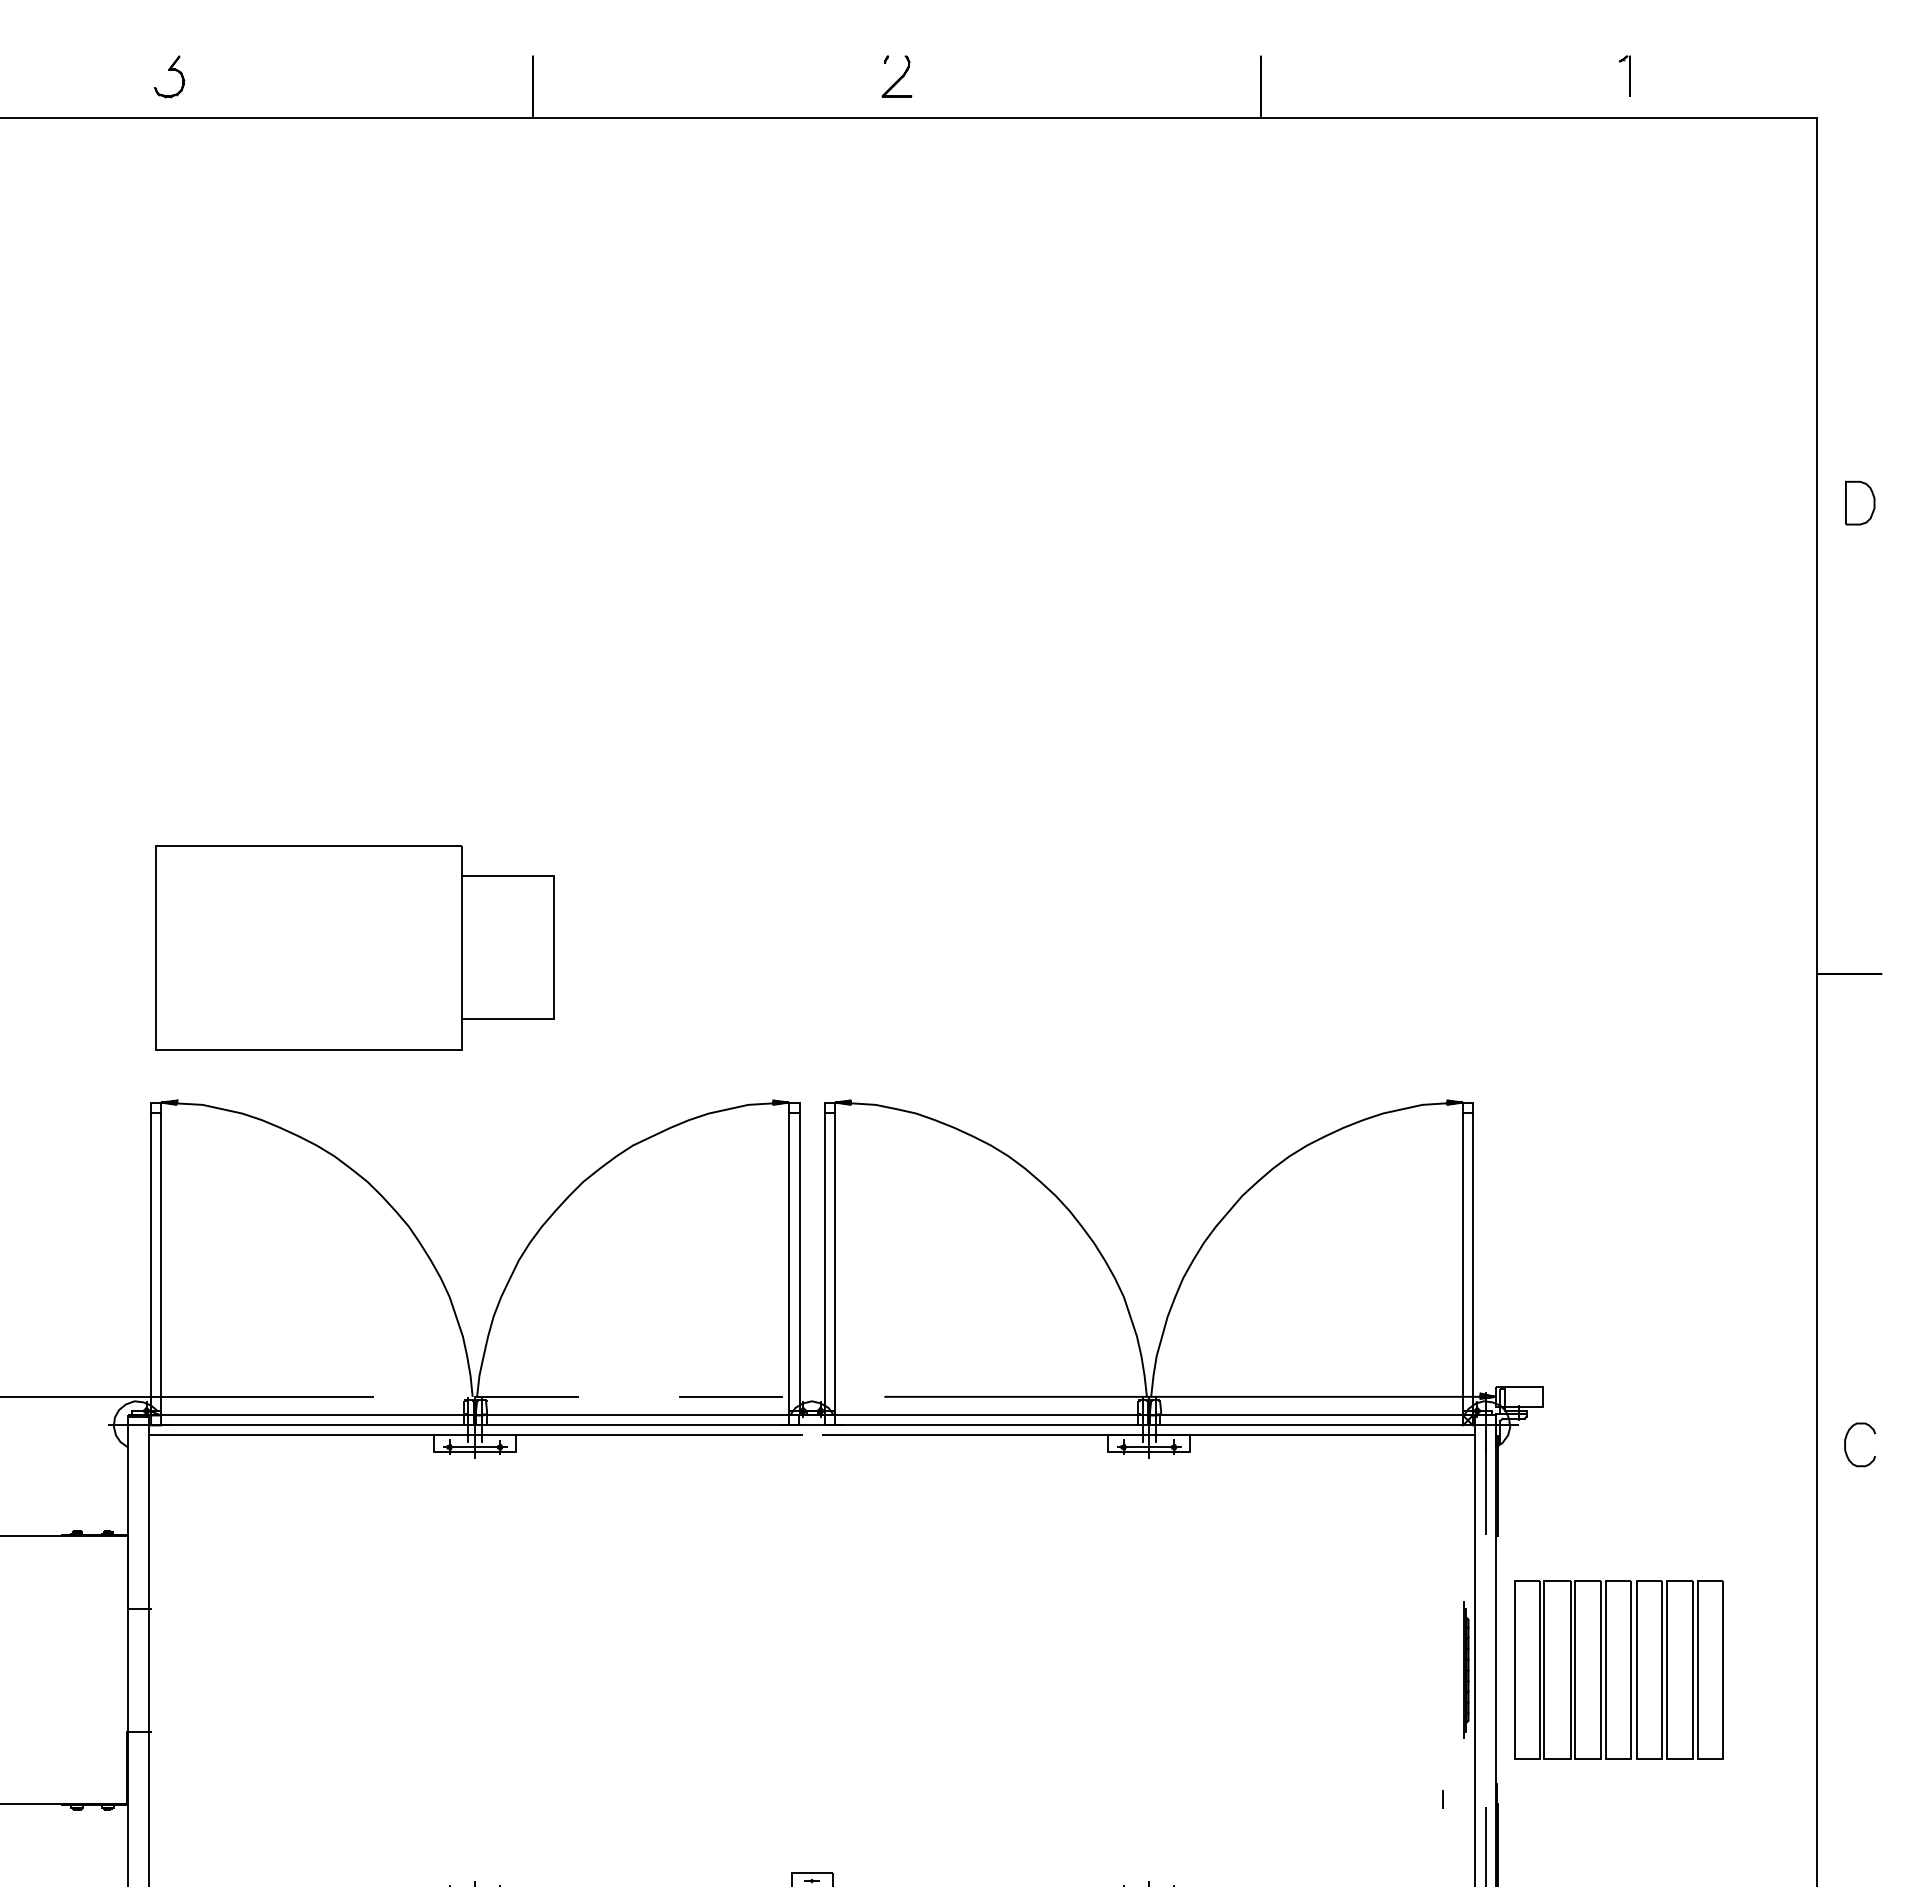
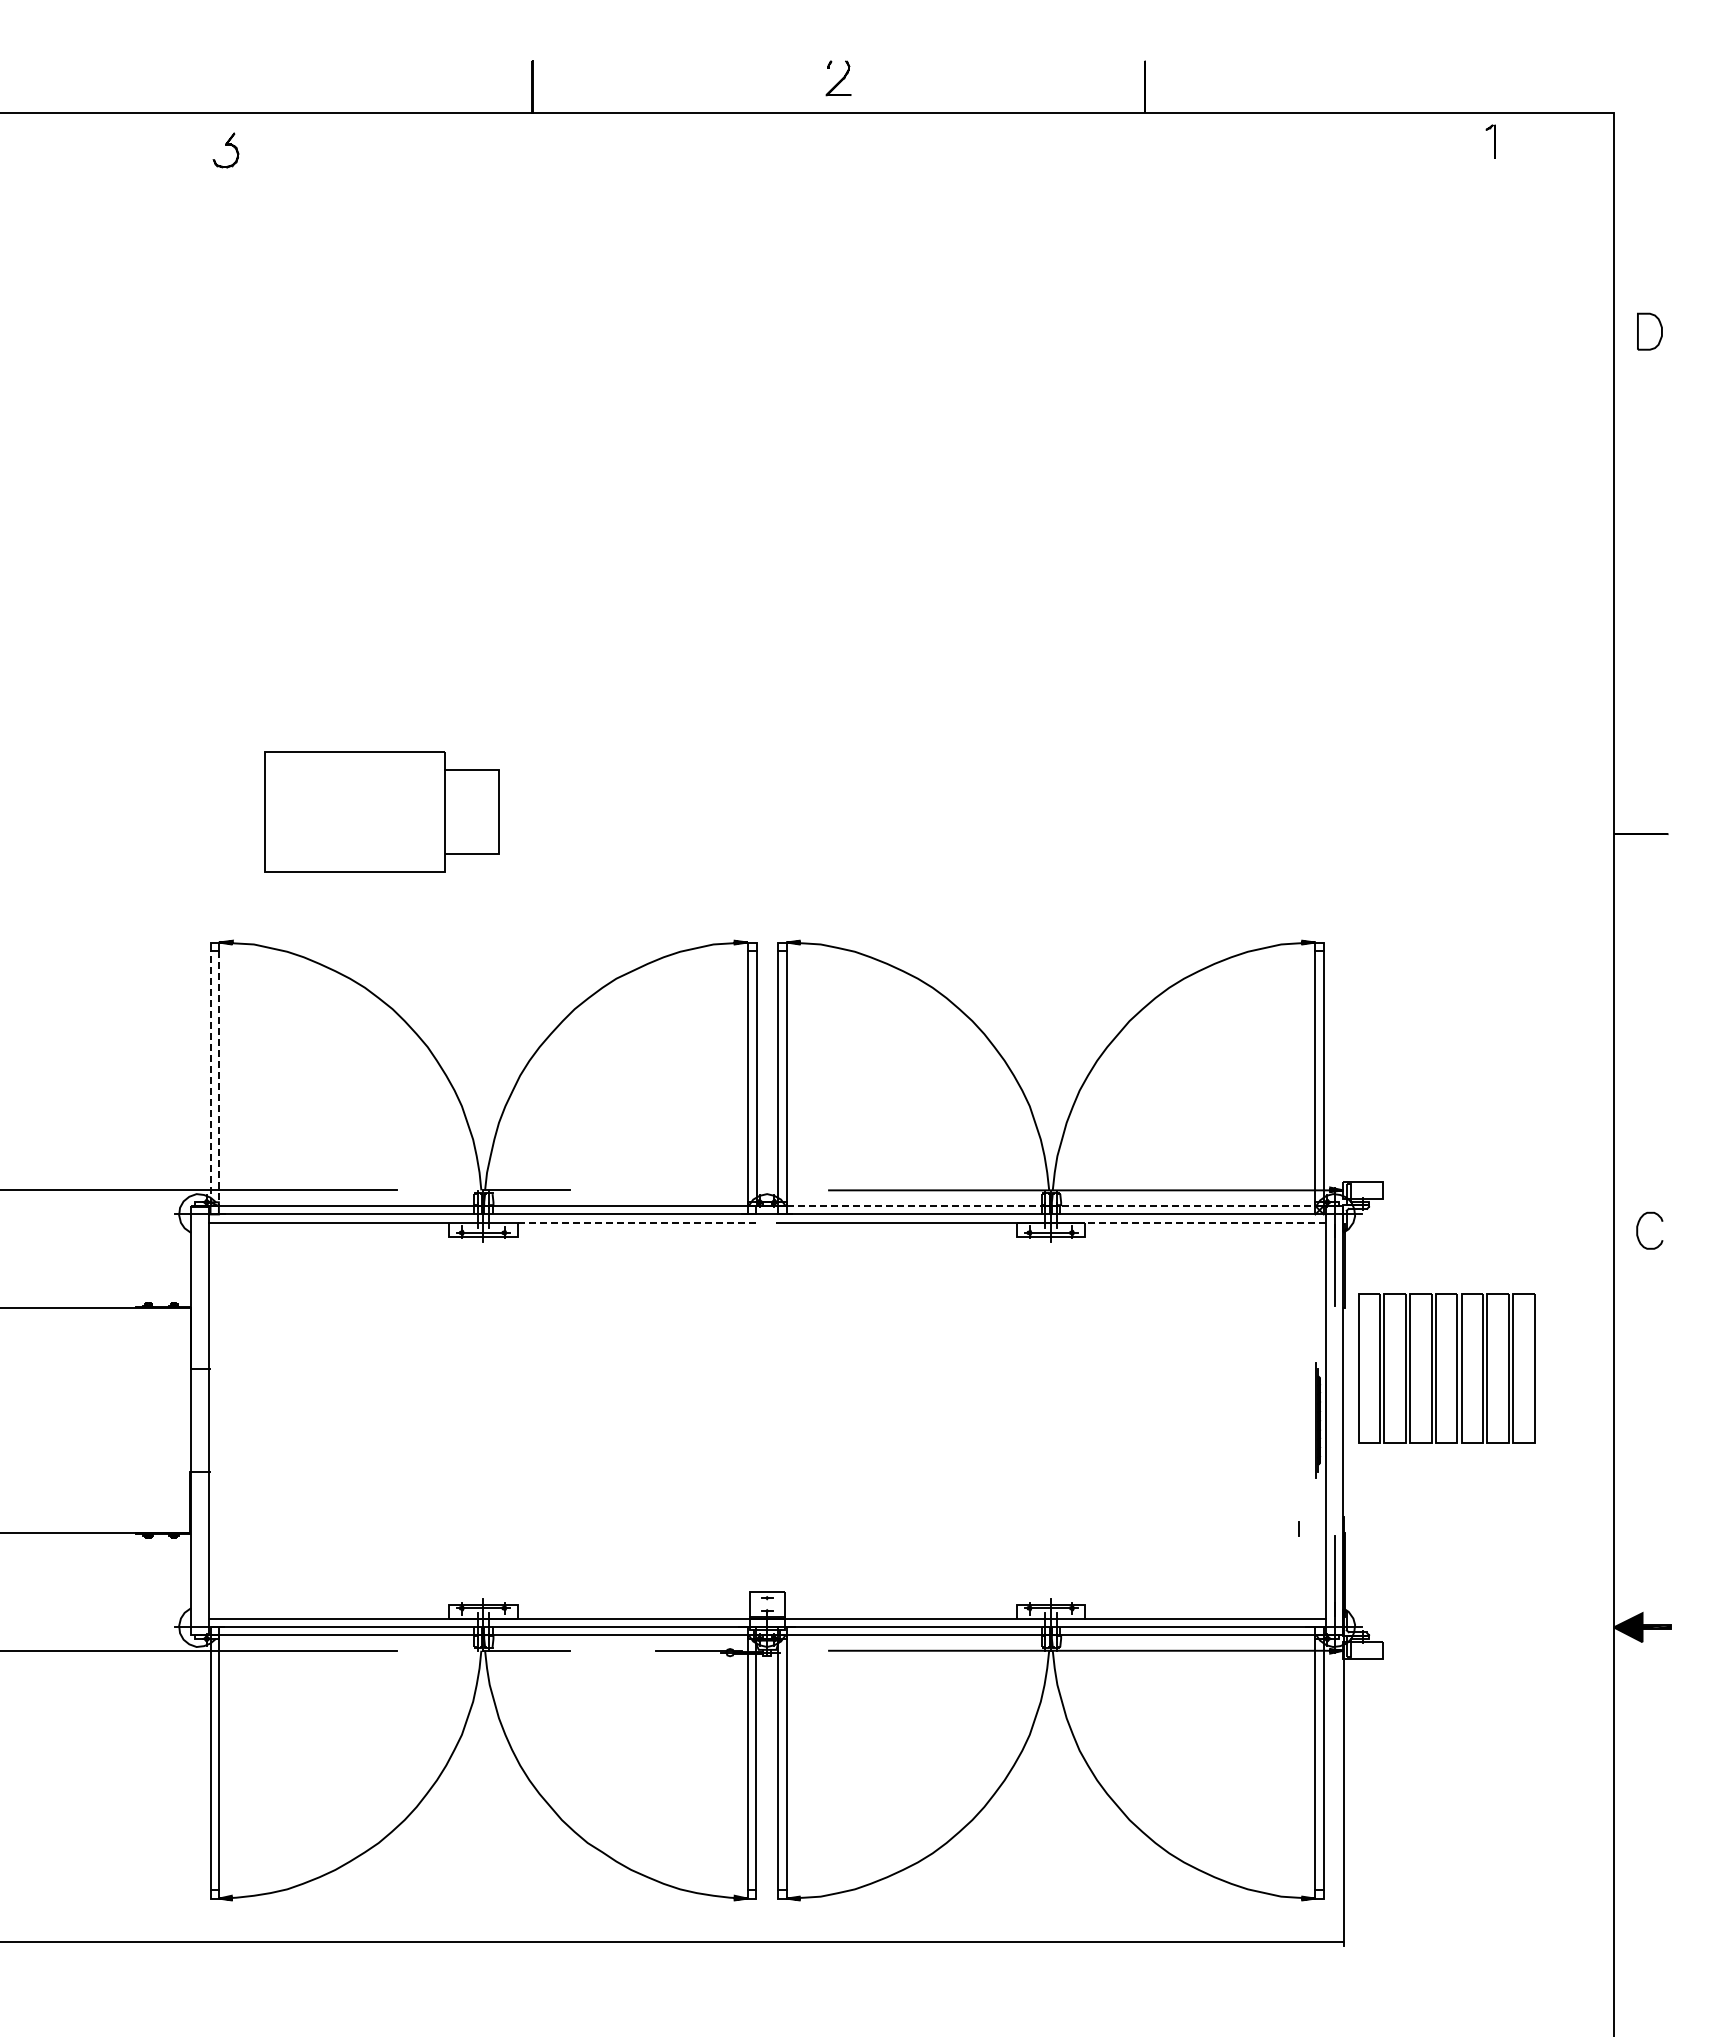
part: (1624, 75) -> (1490, 141), moved
part: (168, 76) -> (225, 150), moved
part: (1859, 502) -> (1649, 331), moved
part: (354, 946) -> (381, 811), size x0.7
line: (151, 1262) -> (210, 1077), solid -> dashed
line: (160, 1264) -> (218, 1078), solid -> dashed
line: (731, 1397) -> (699, 1190), removed
line: (1149, 1416) -> (1051, 1206), solid -> dashed
line: (659, 1435) -> (638, 1222), solid -> dashed
line: (1331, 1435) -> (1204, 1222), solid -> dashed
part: (1618, 1670) -> (1446, 1368), moved

